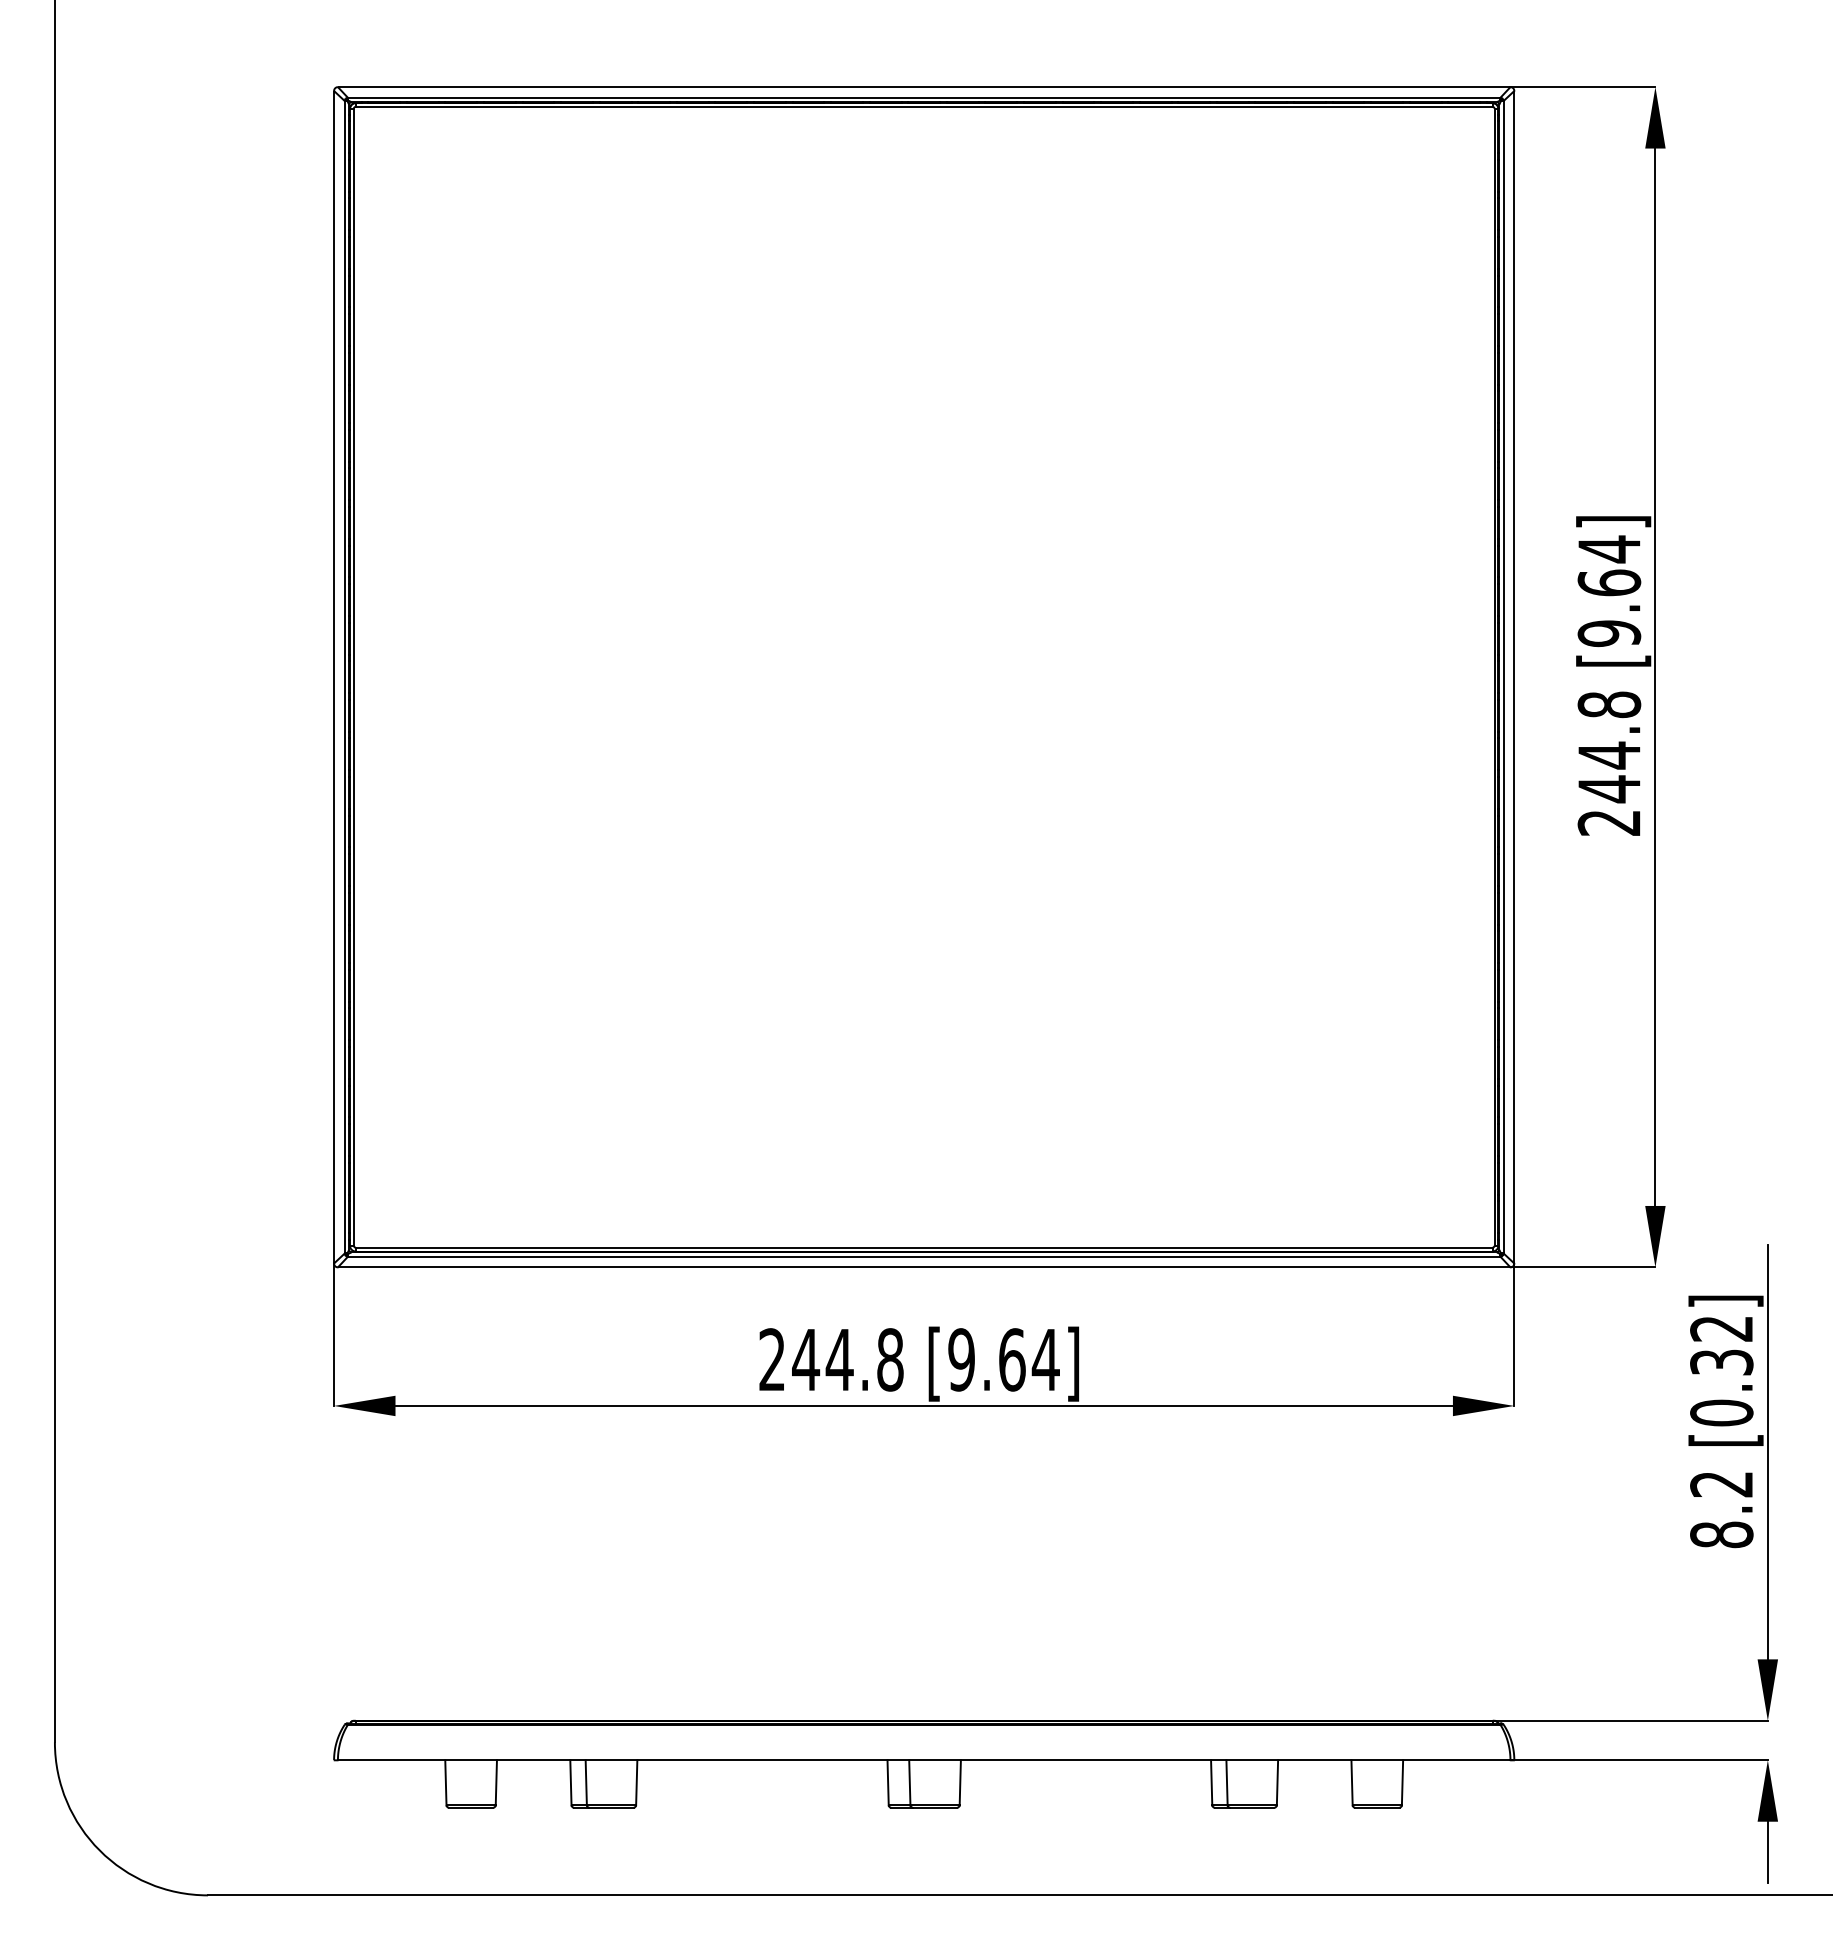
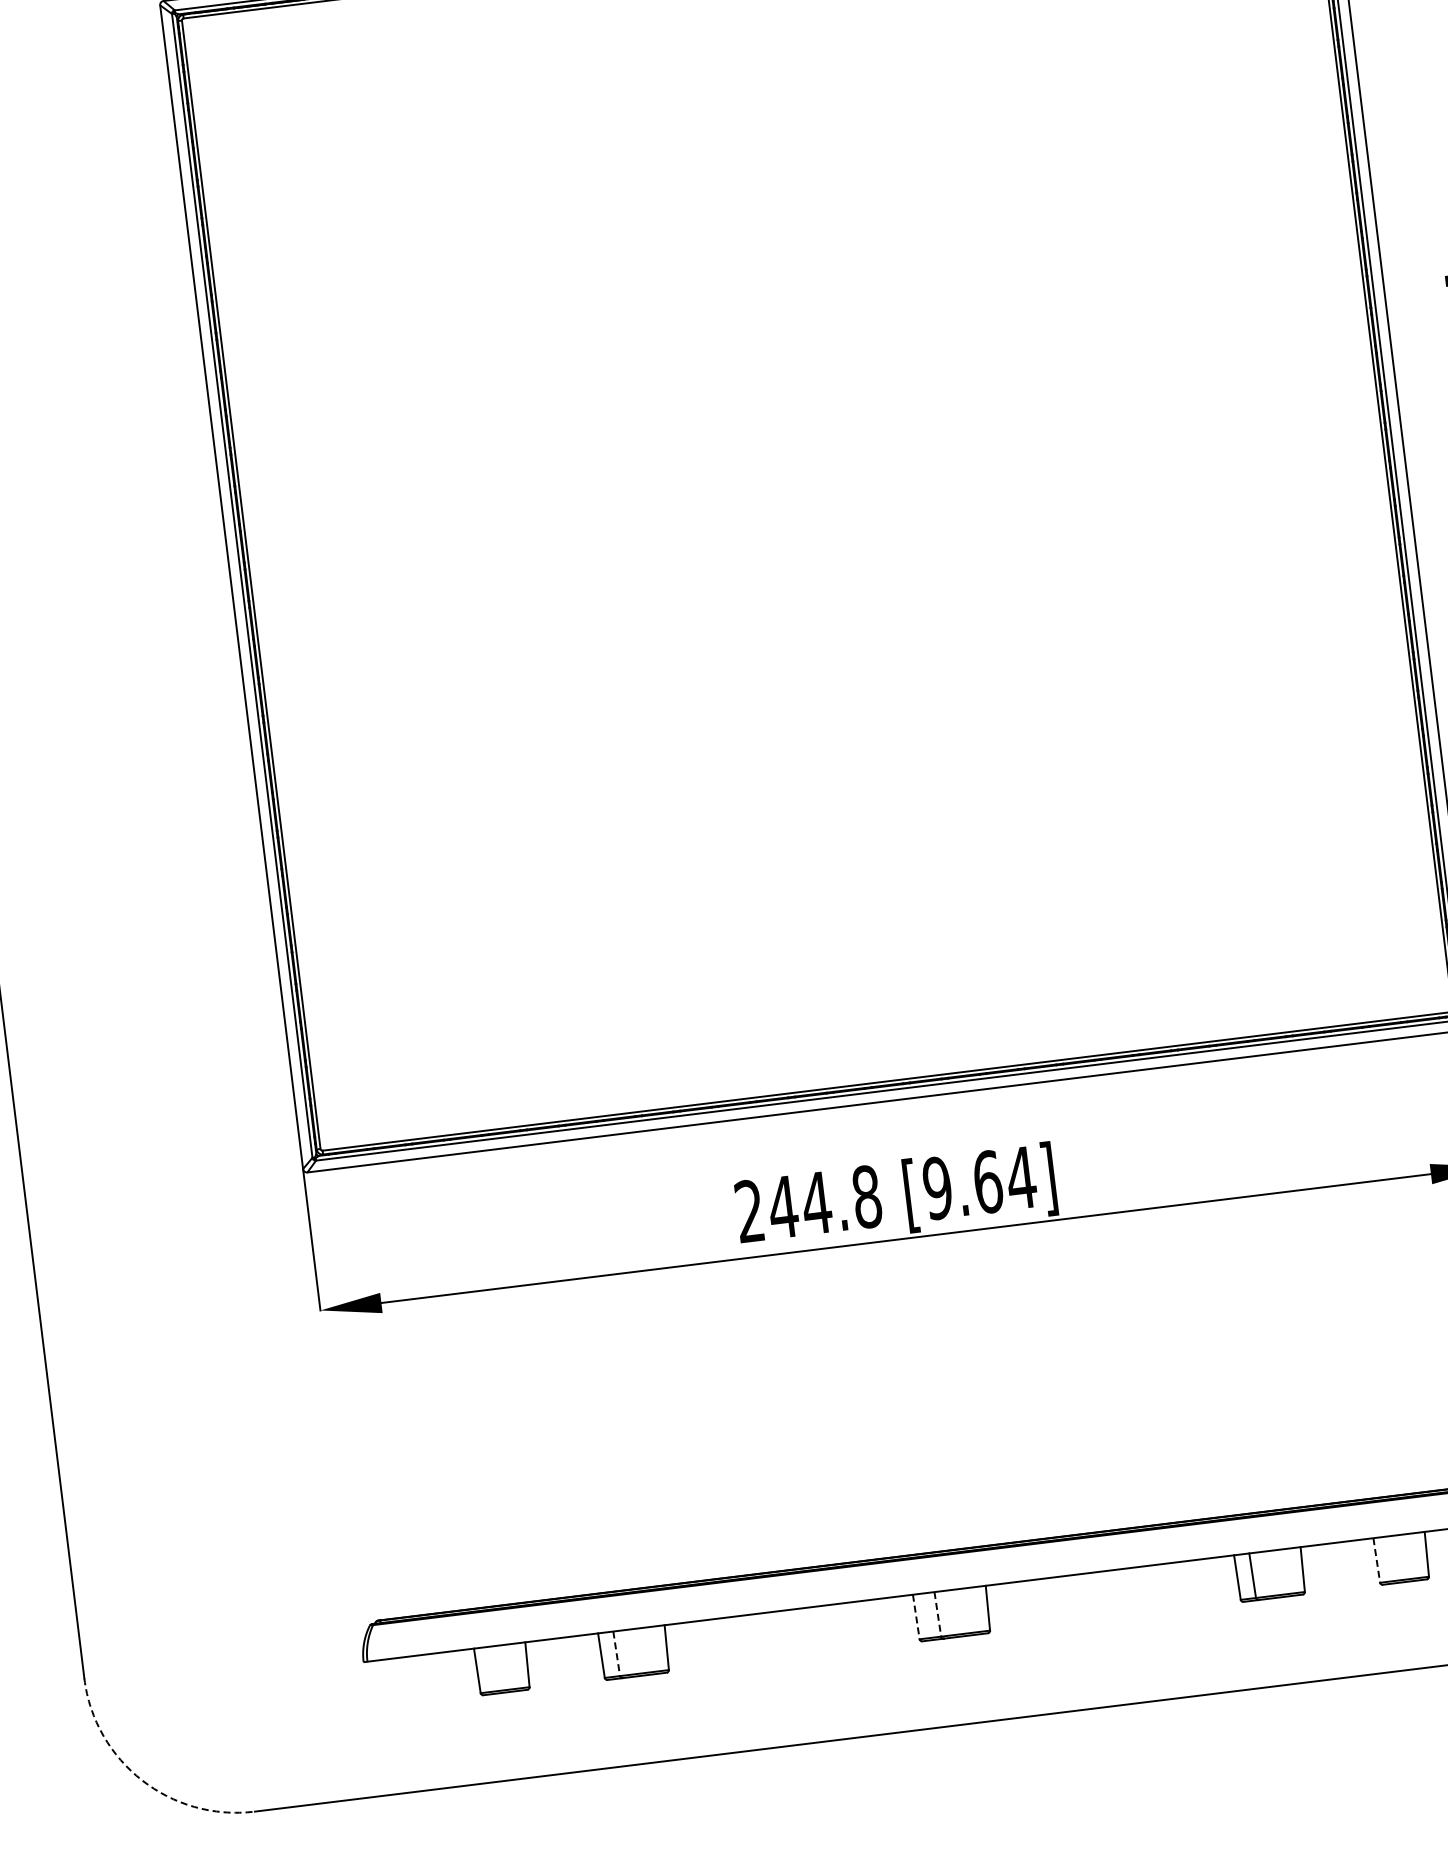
line: (586, 1782) -> (616, 1653), solid -> dashed
line: (888, 1782) -> (916, 1616), solid -> dashed
line: (909, 1782) -> (937, 1614), solid -> dashed
line: (1352, 1782) -> (1377, 1560), solid -> dashed
arc: (99, 1850) -> (141, 1780), solid -> dashed

